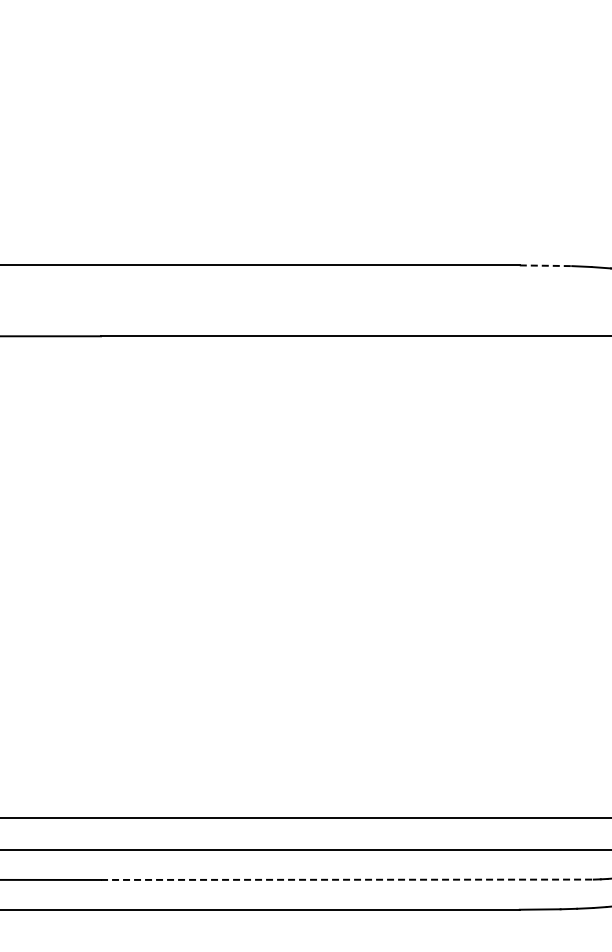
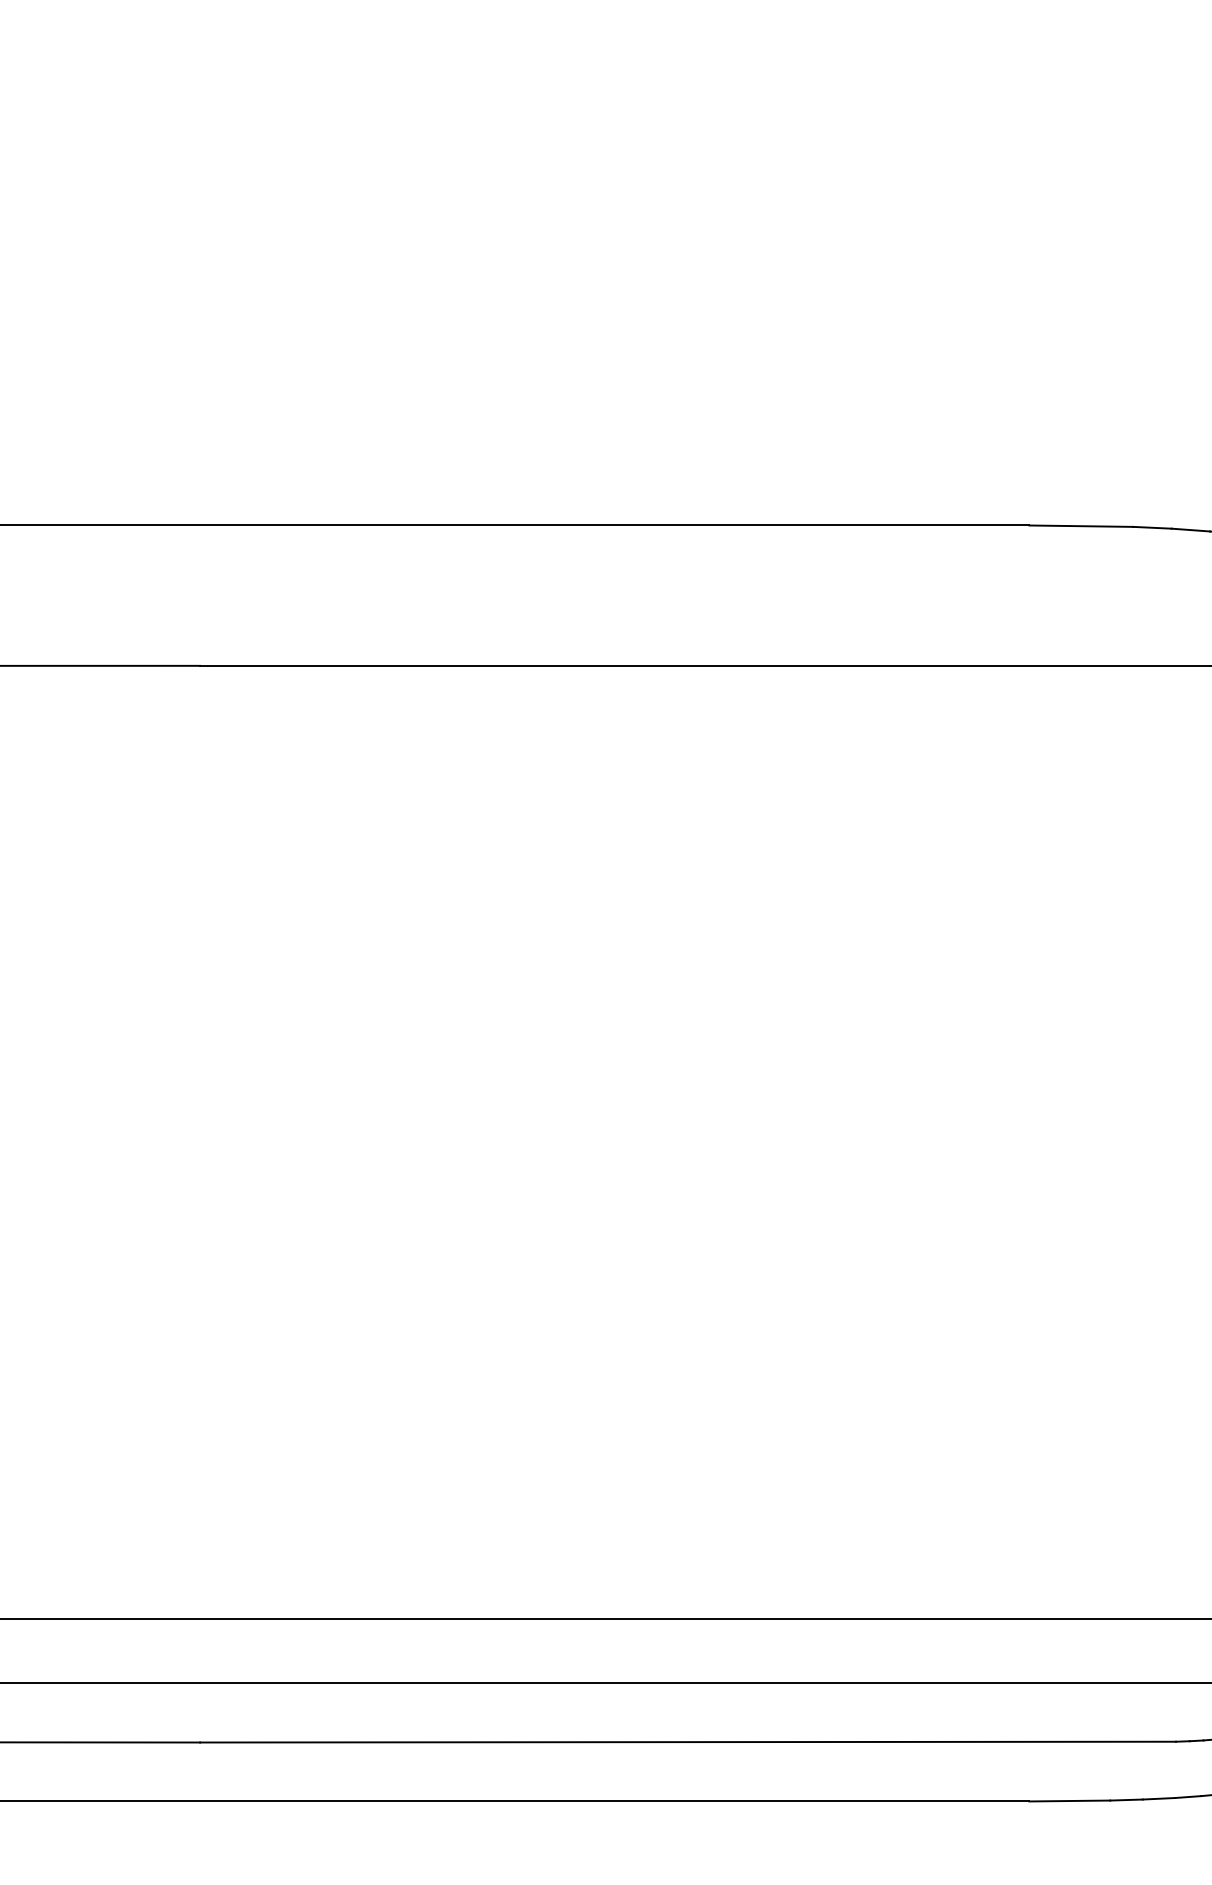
line: (546, 265) -> (1082, 525), dashed -> solid
line: (347, 879) -> (688, 1741), dashed -> solid

